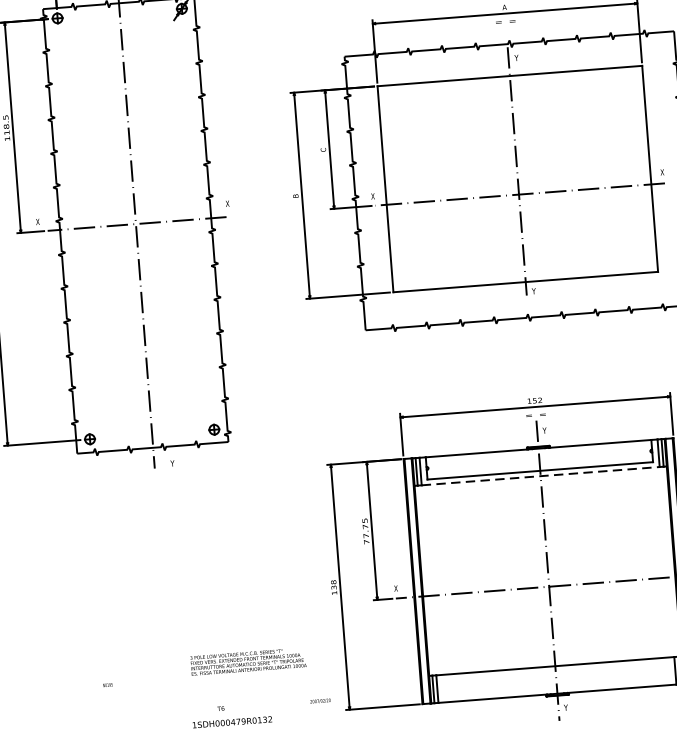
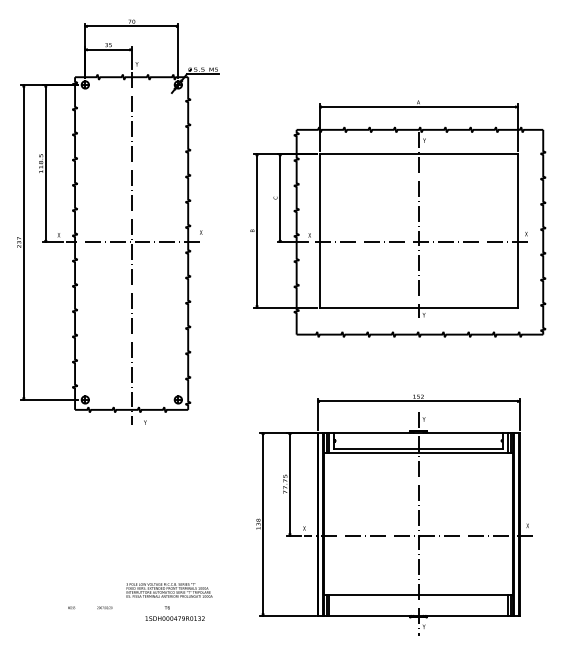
line: (542, 476) -> (419, 453), dashed -> solid
text: (248, 661) -> (169, 590), moved
text: (107, 684) -> (71, 607), moved
text: (320, 700) -> (104, 607), moved

